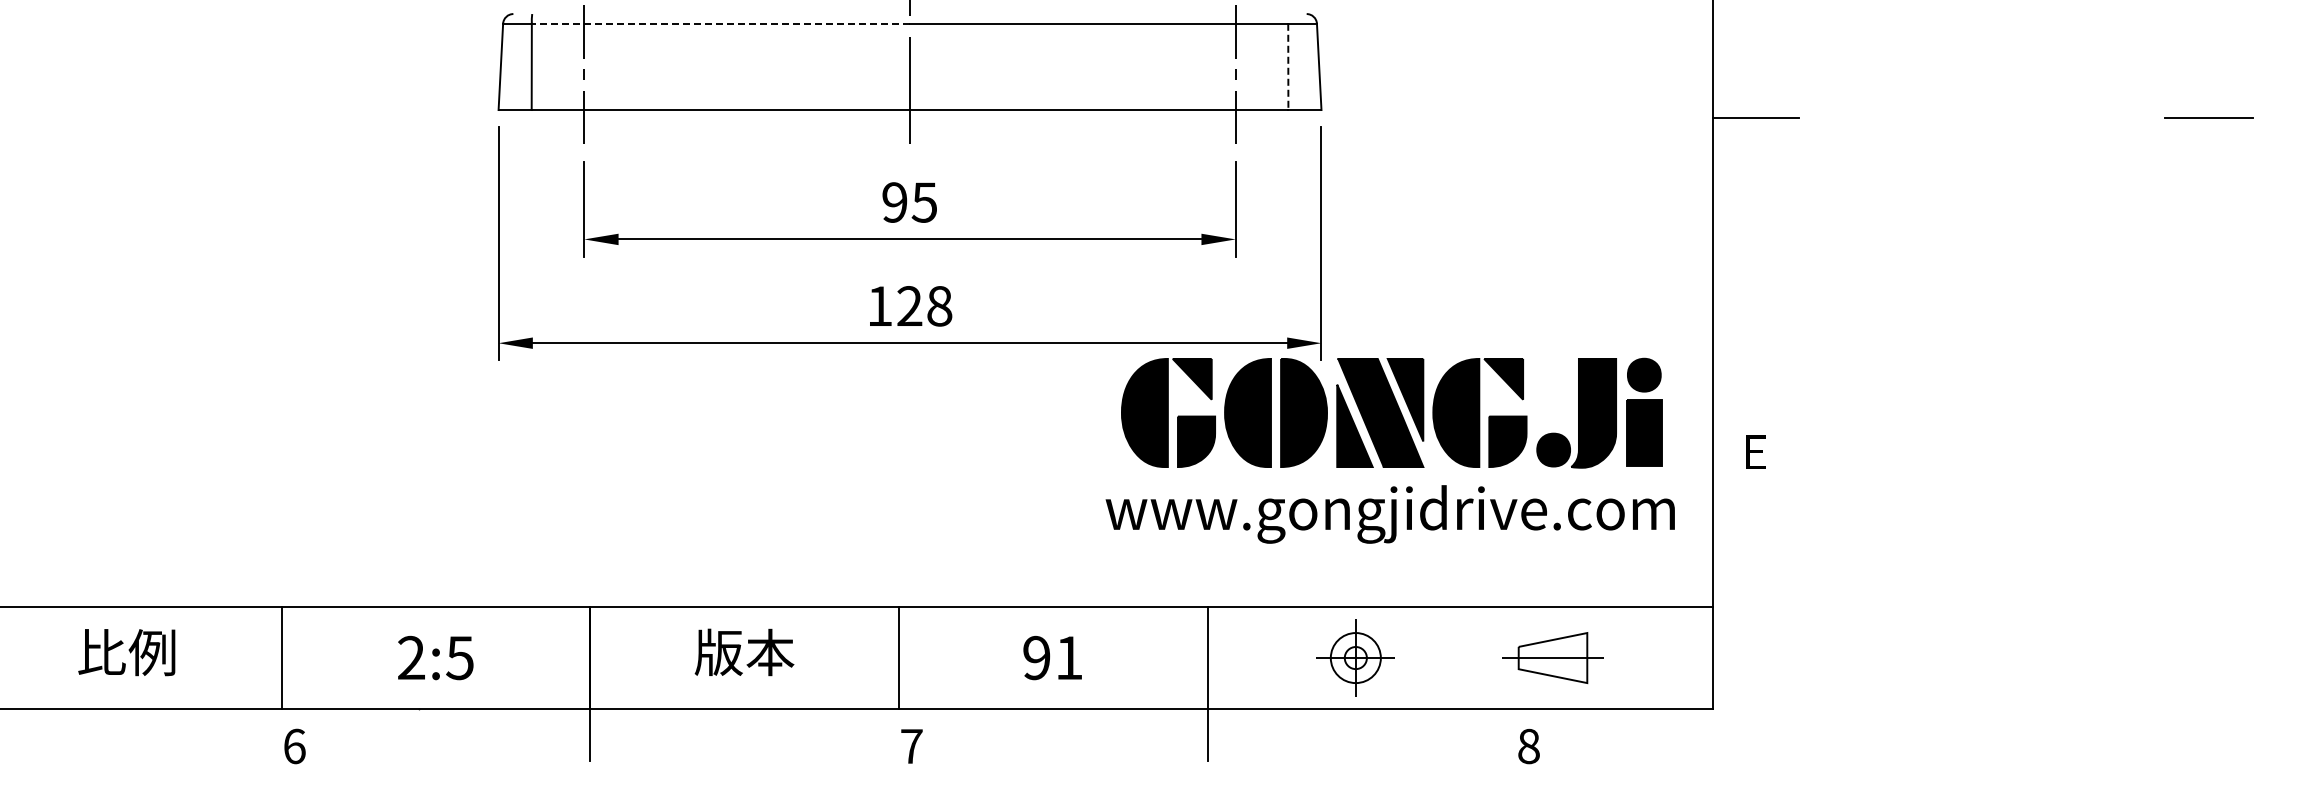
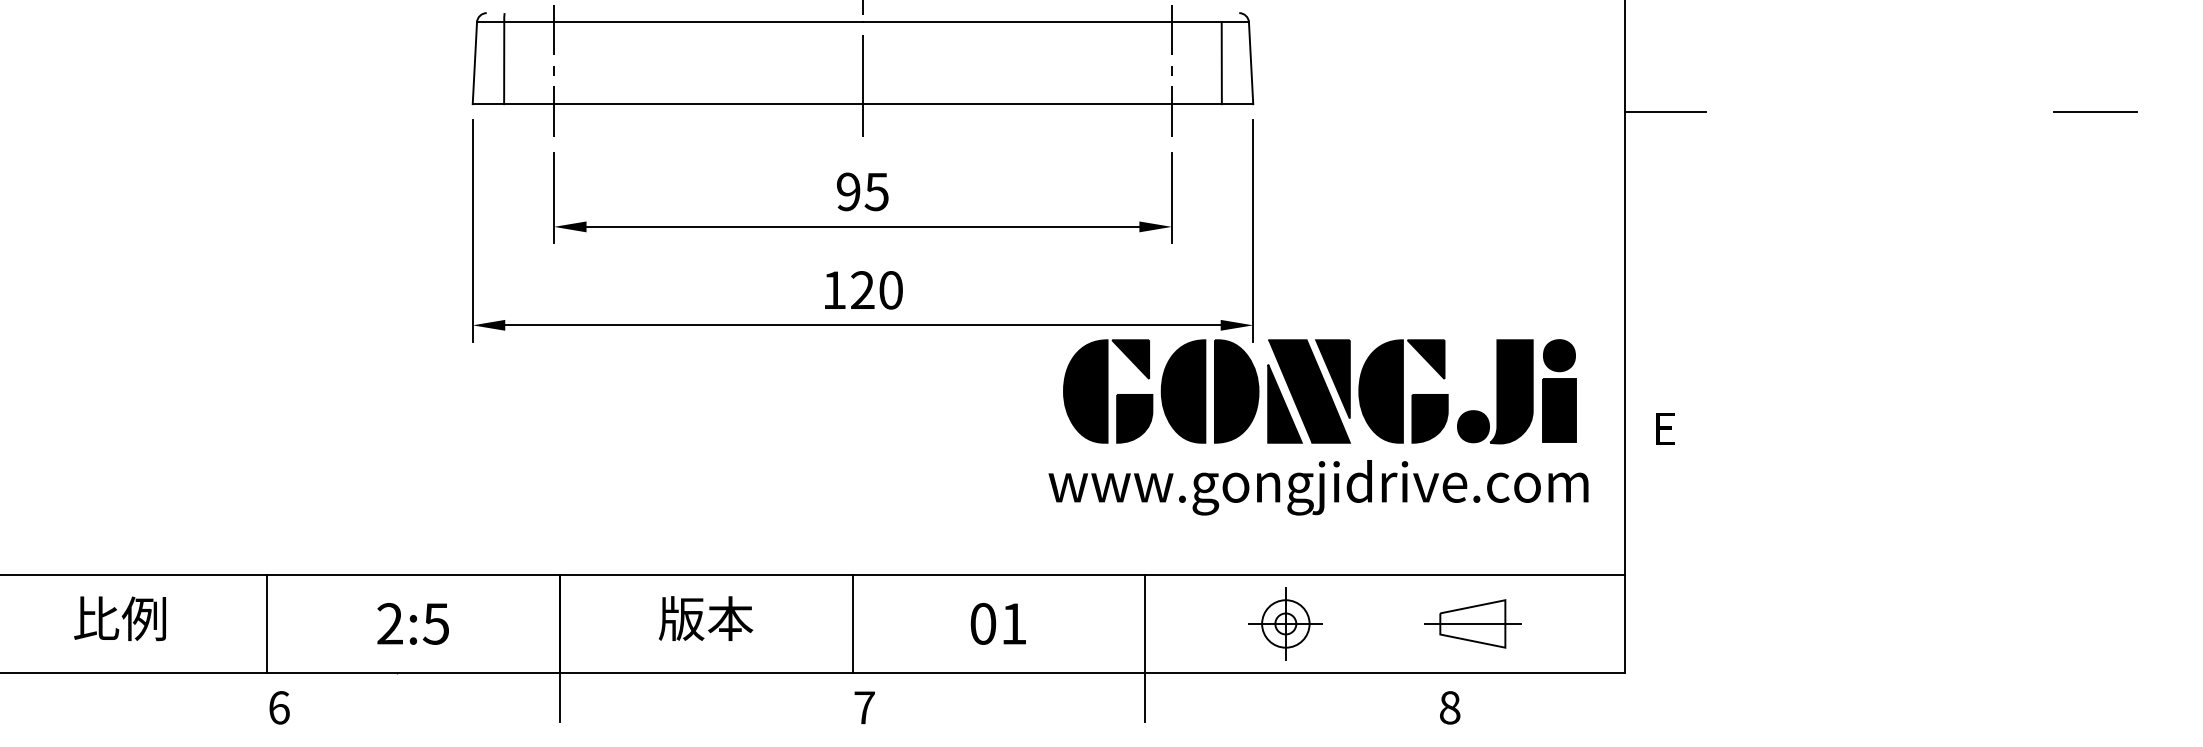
line: (720, 23) -> (683, 22), dashed -> solid
line: (1288, 67) -> (1221, 63), dashed -> solid
text: (939, 306) -> (890, 290), 128 -> 120
text: (1036, 658) -> (982, 624), 91 -> 01

